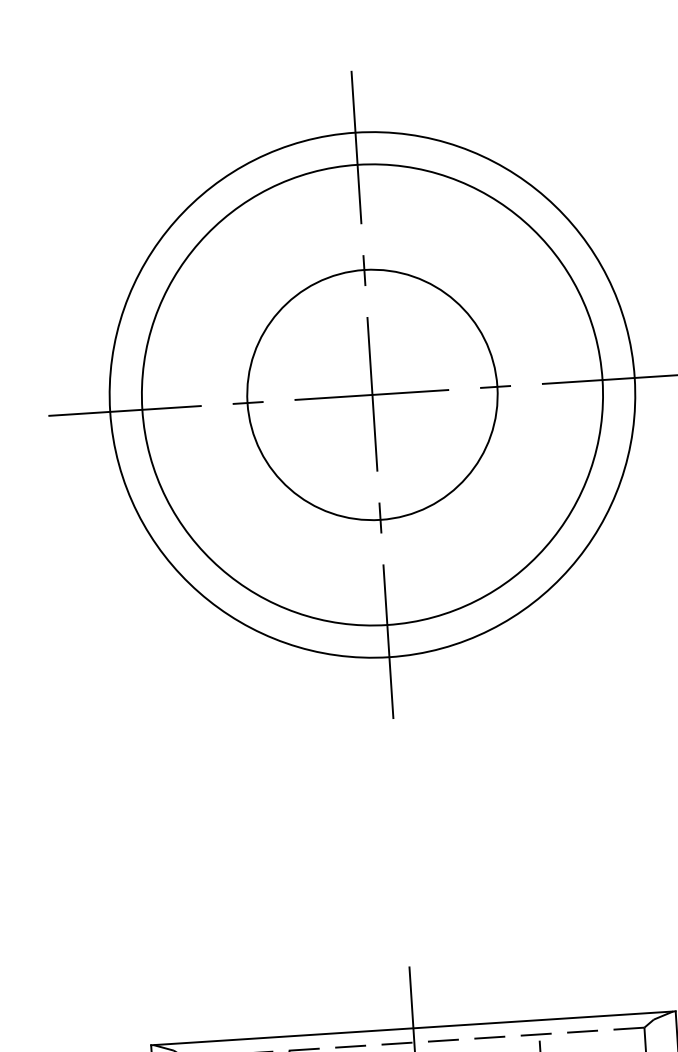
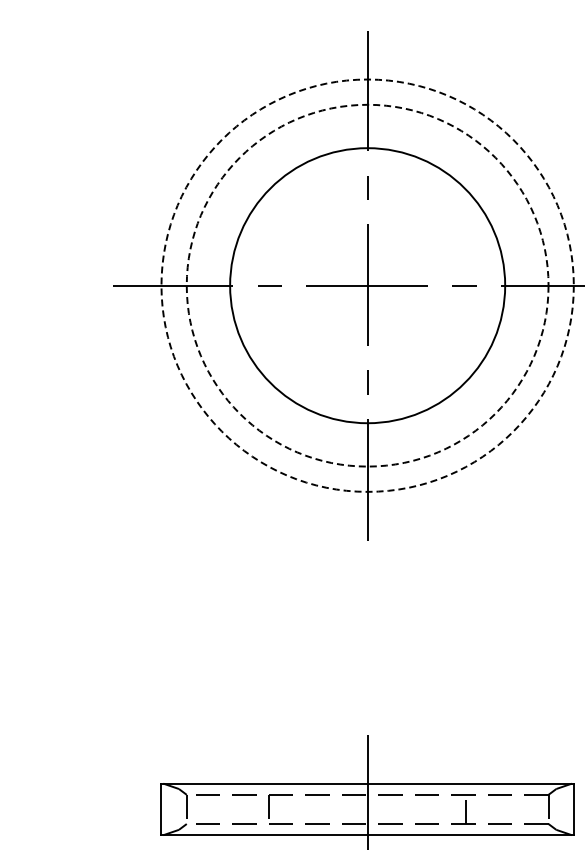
circle: (372, 394) -> (367, 285), size x1.4
circle: (372, 394) -> (367, 285), solid -> dashed
circle: (372, 394) -> (367, 285), solid -> dashed

